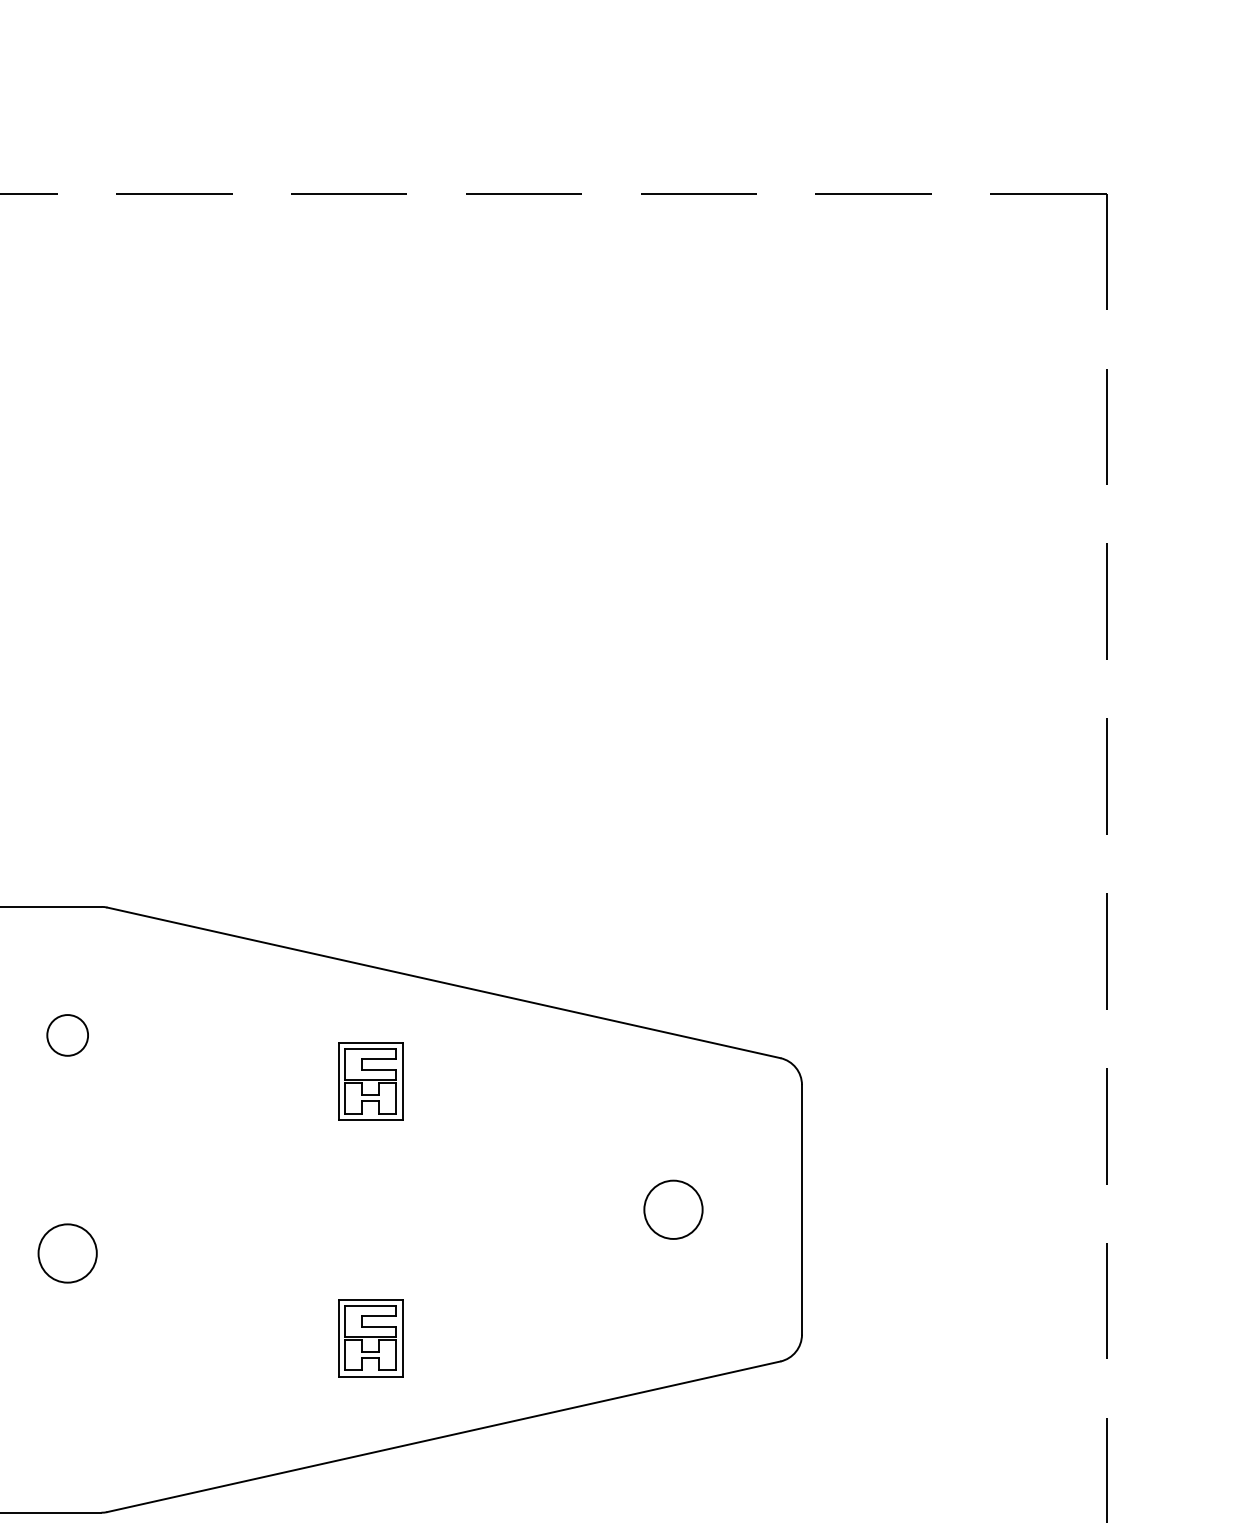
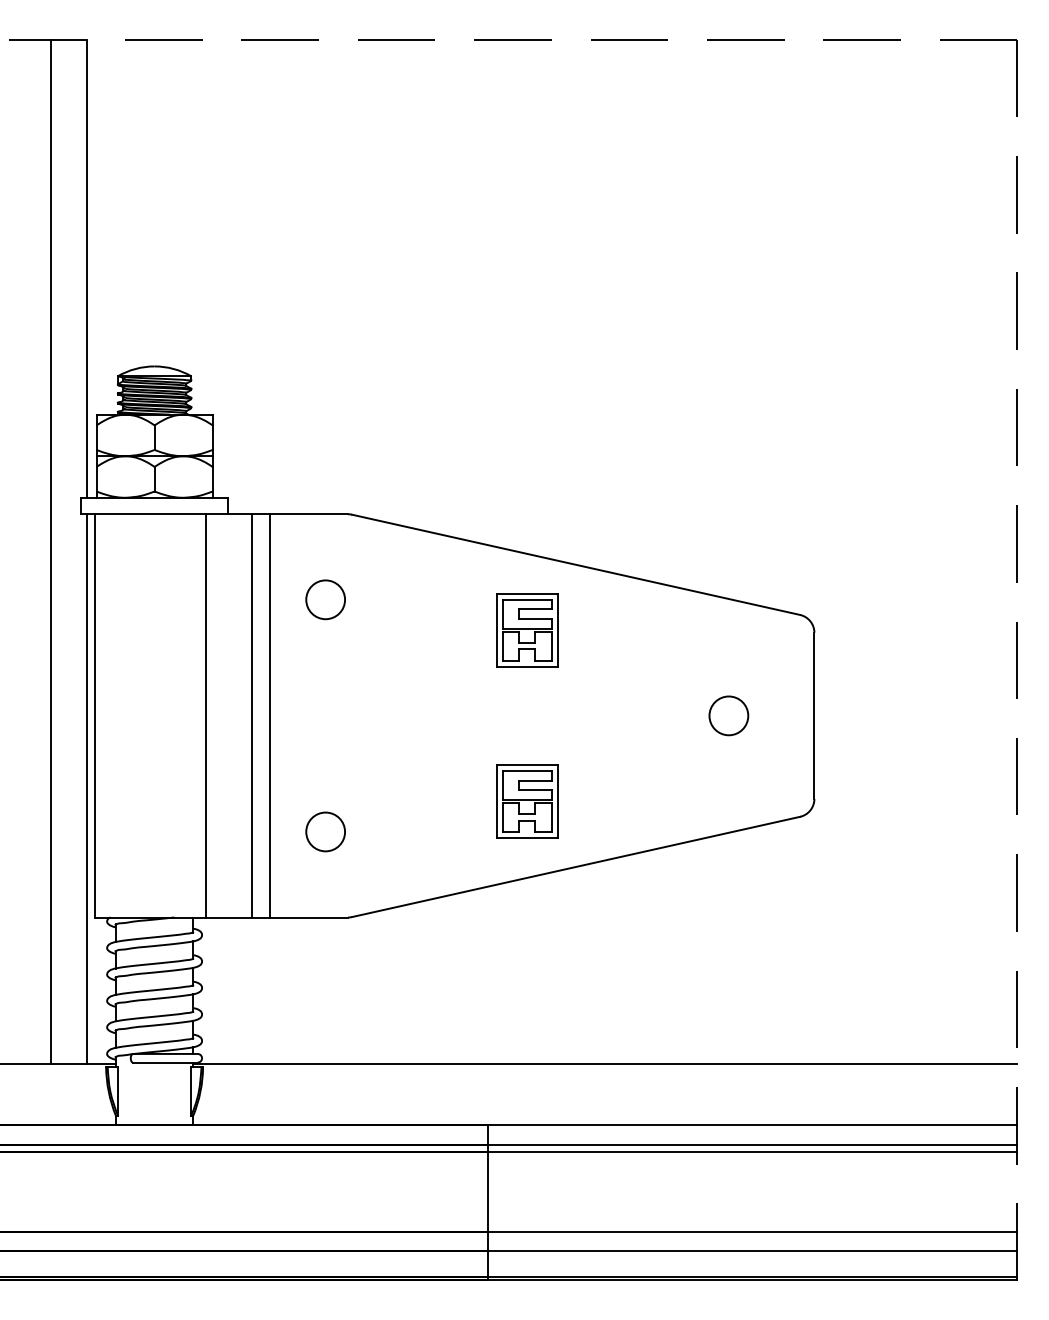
circle: (67, 1034) -> (325, 599), size x1.43
part: (370, 1081) -> (527, 630), size x1.43
circle: (67, 1252) -> (325, 831), moved
part: (370, 1338) -> (527, 801), size x1.43

